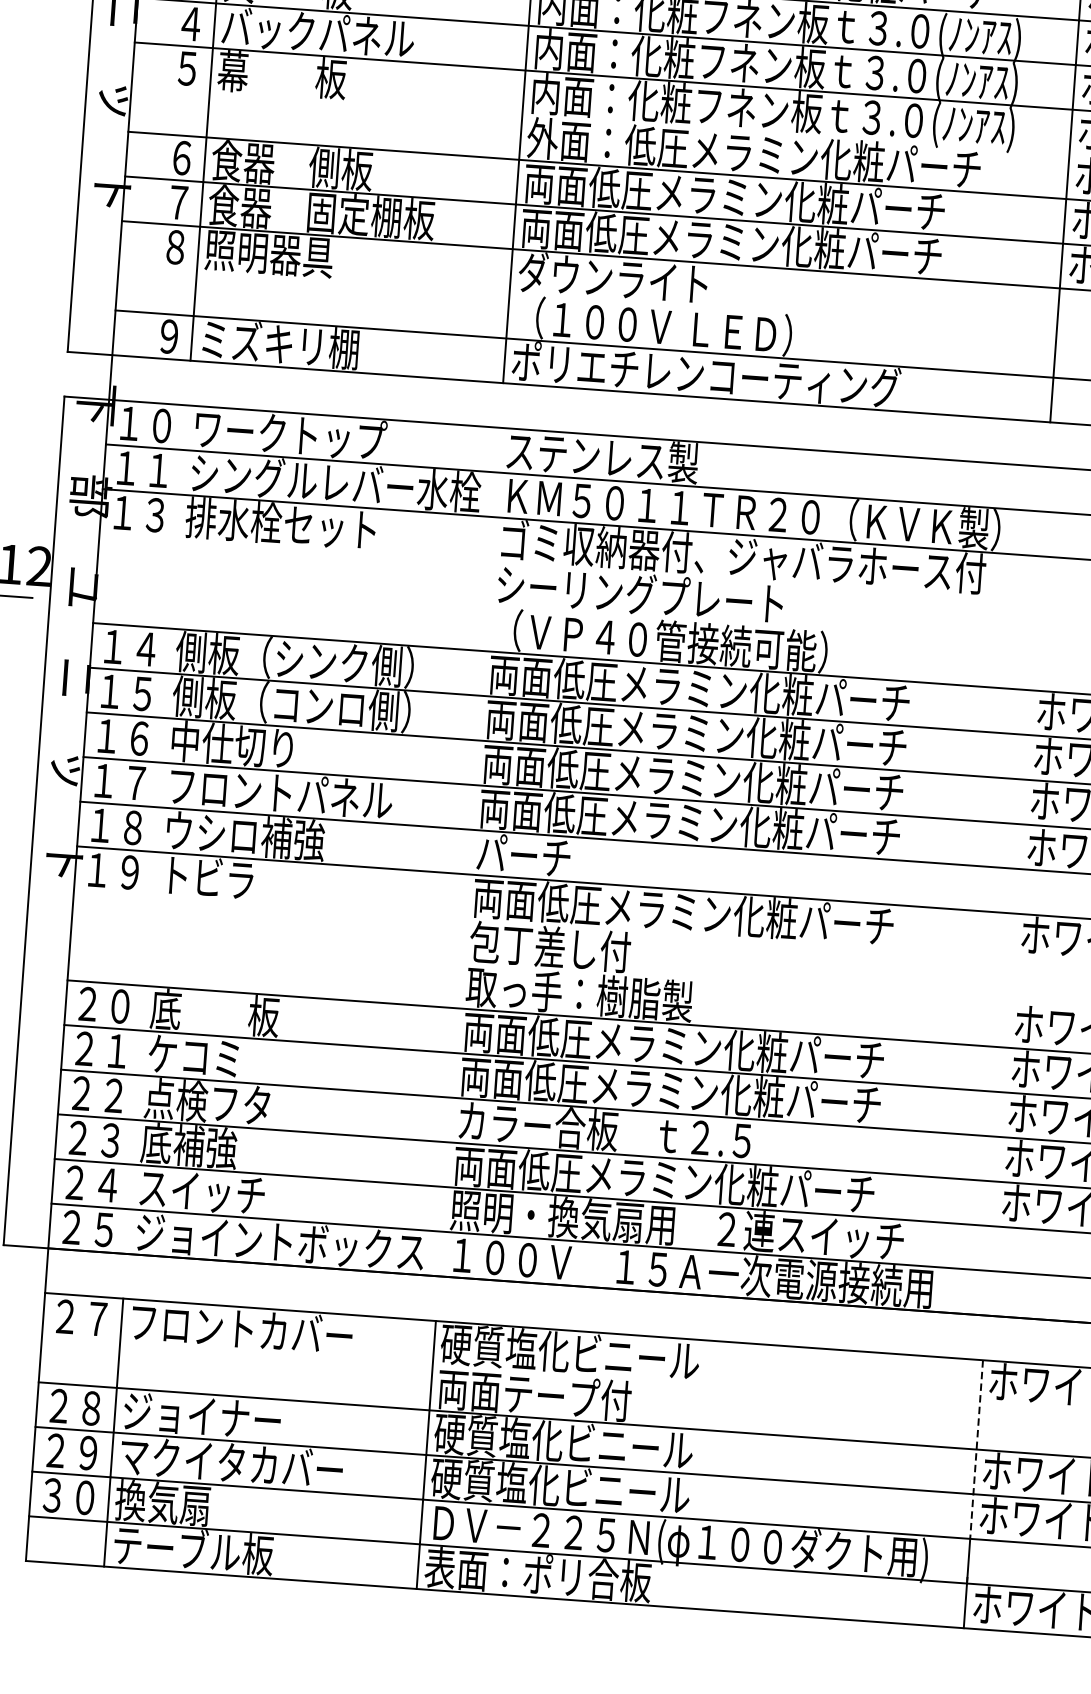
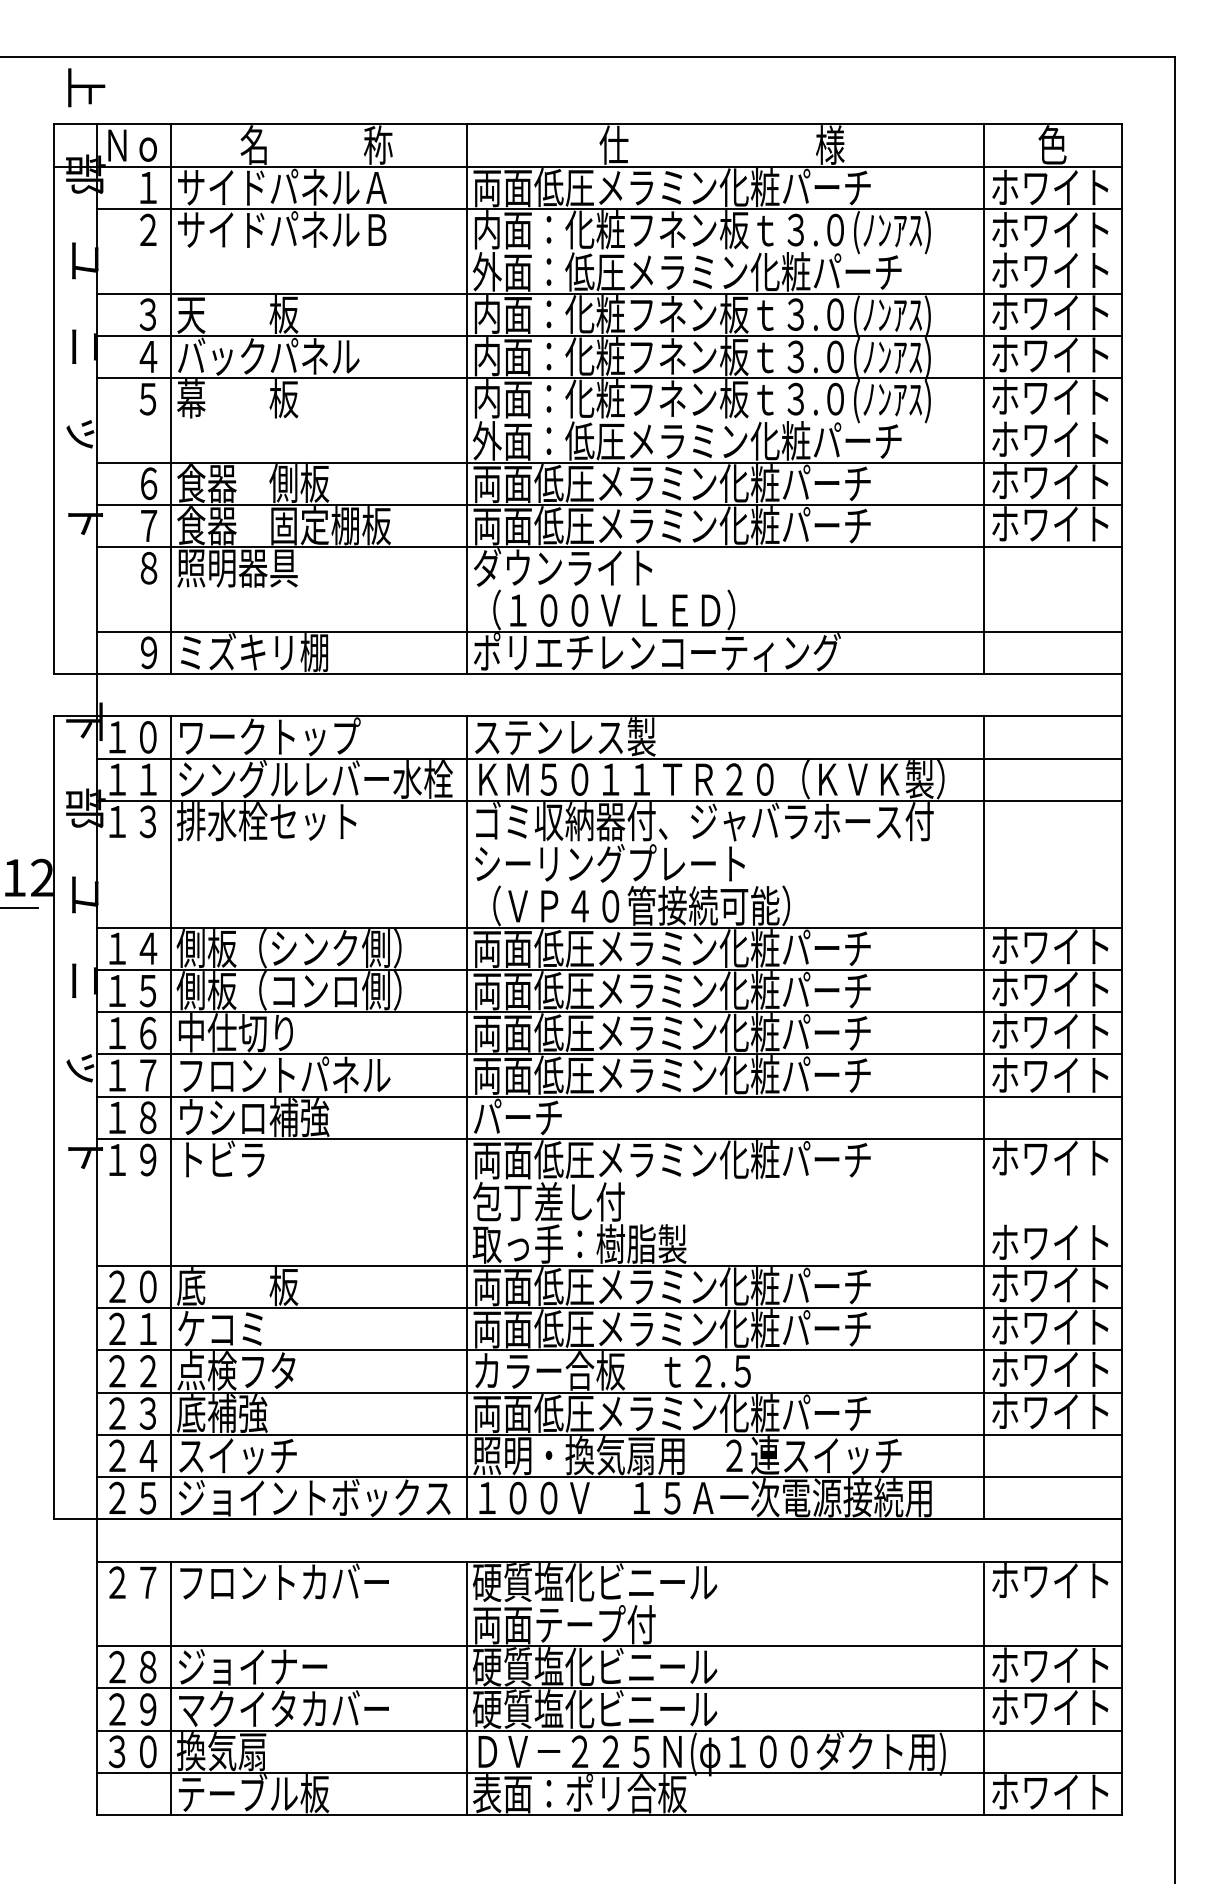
line: (156, 829) -> (170, 1117), added
line: (469, 851) -> (466, 1117), added
line: (1016, 890) -> (984, 1117), added
line: (976, 1449) -> (984, 1646), dashed -> solid

